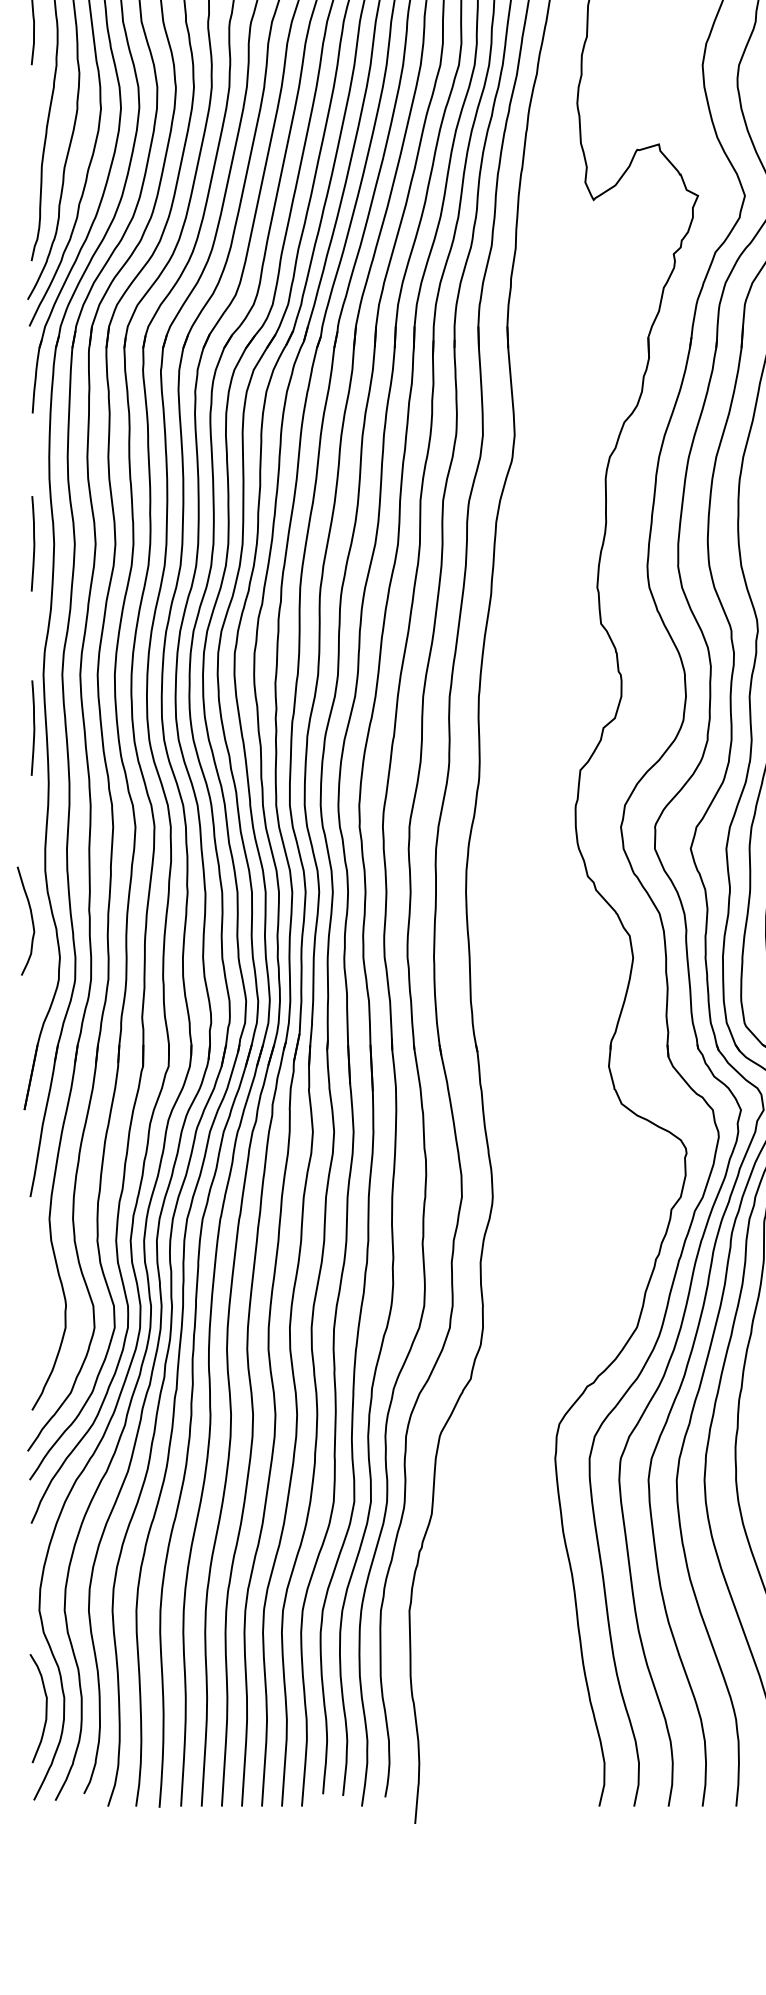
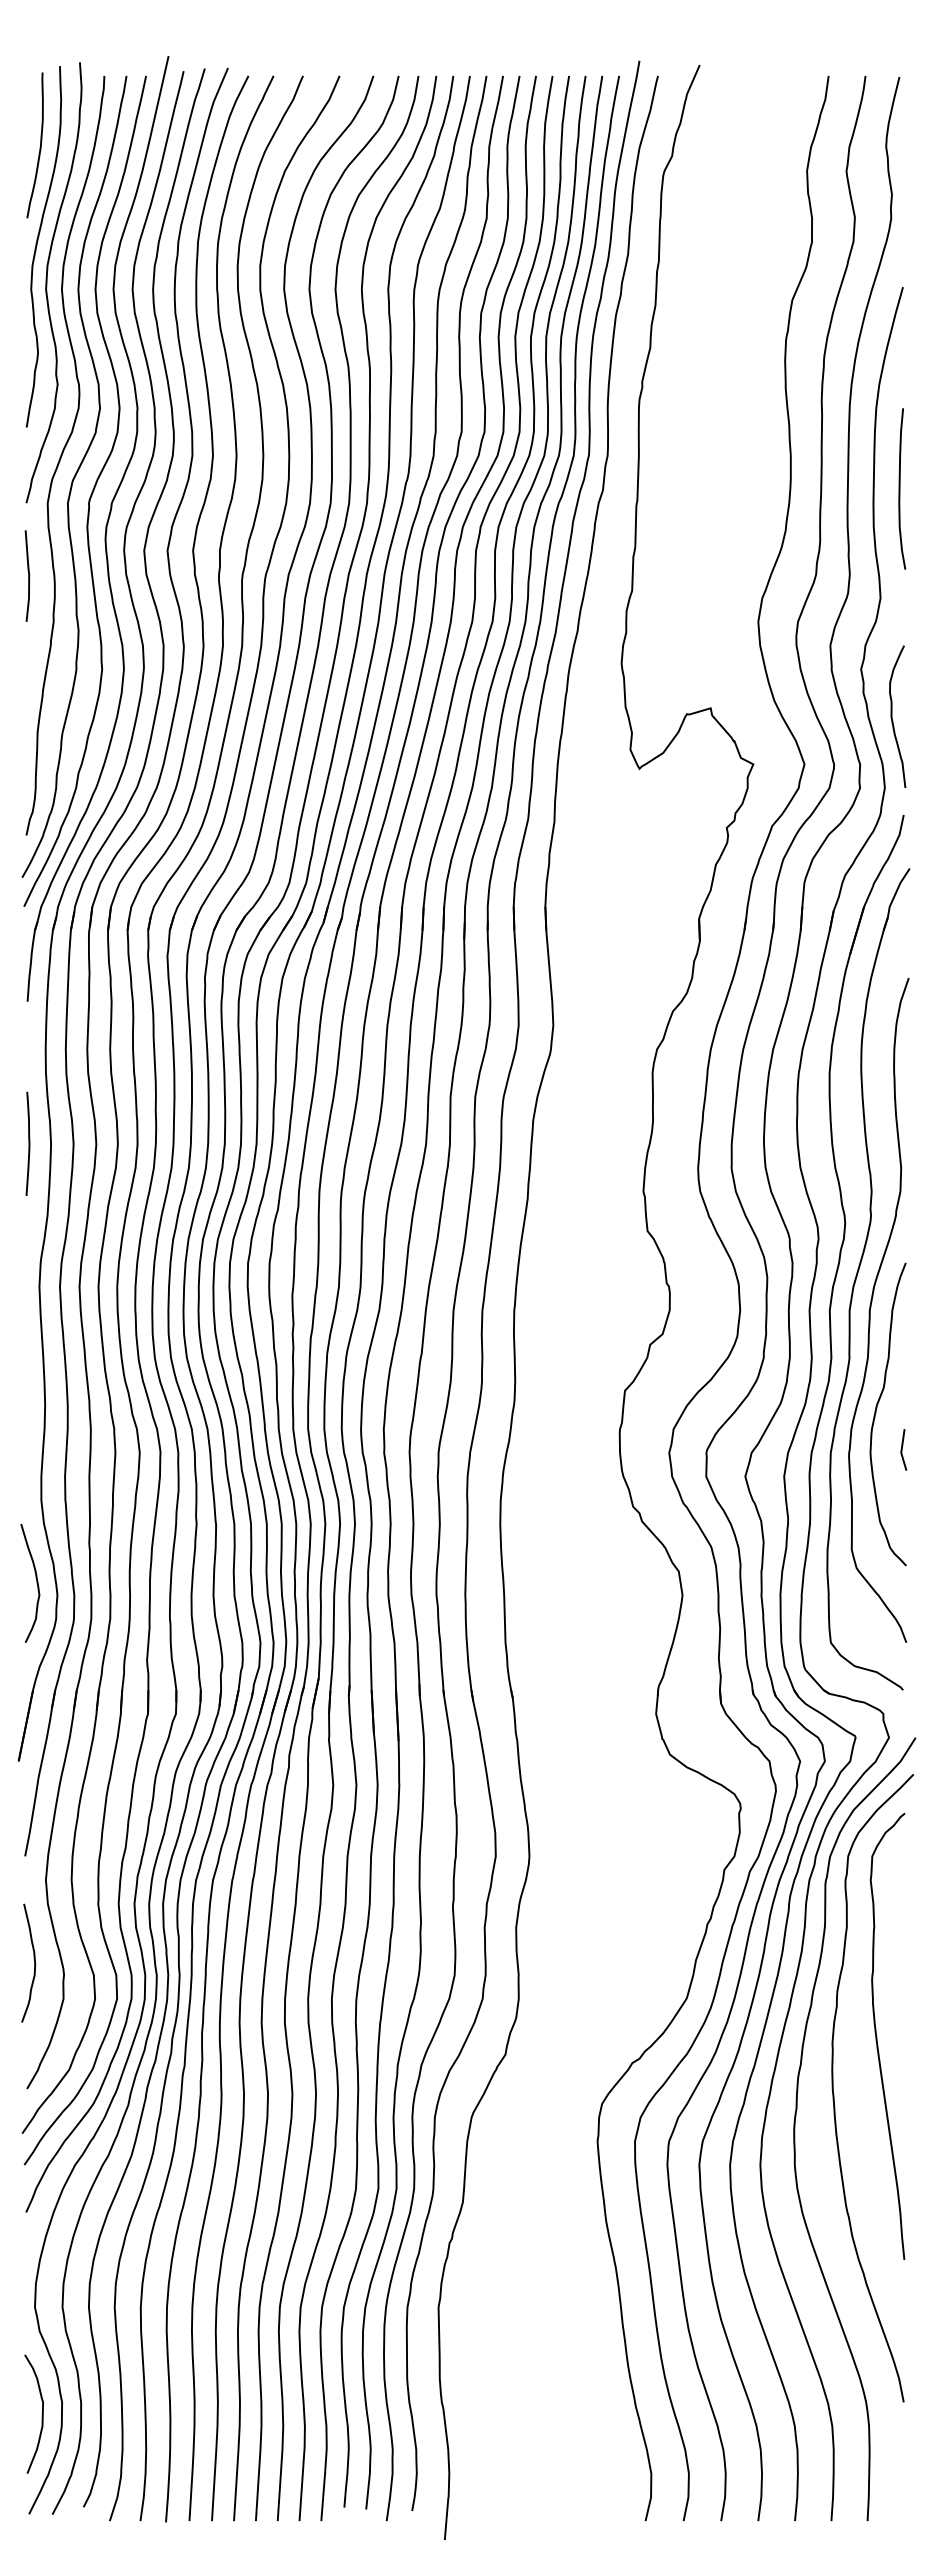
curve: (33, 727) -> (28, 1344), removed
curve: (31, 921) -> (36, 1583), moved
curve: (38, 1291) -> (33, 1959), added

